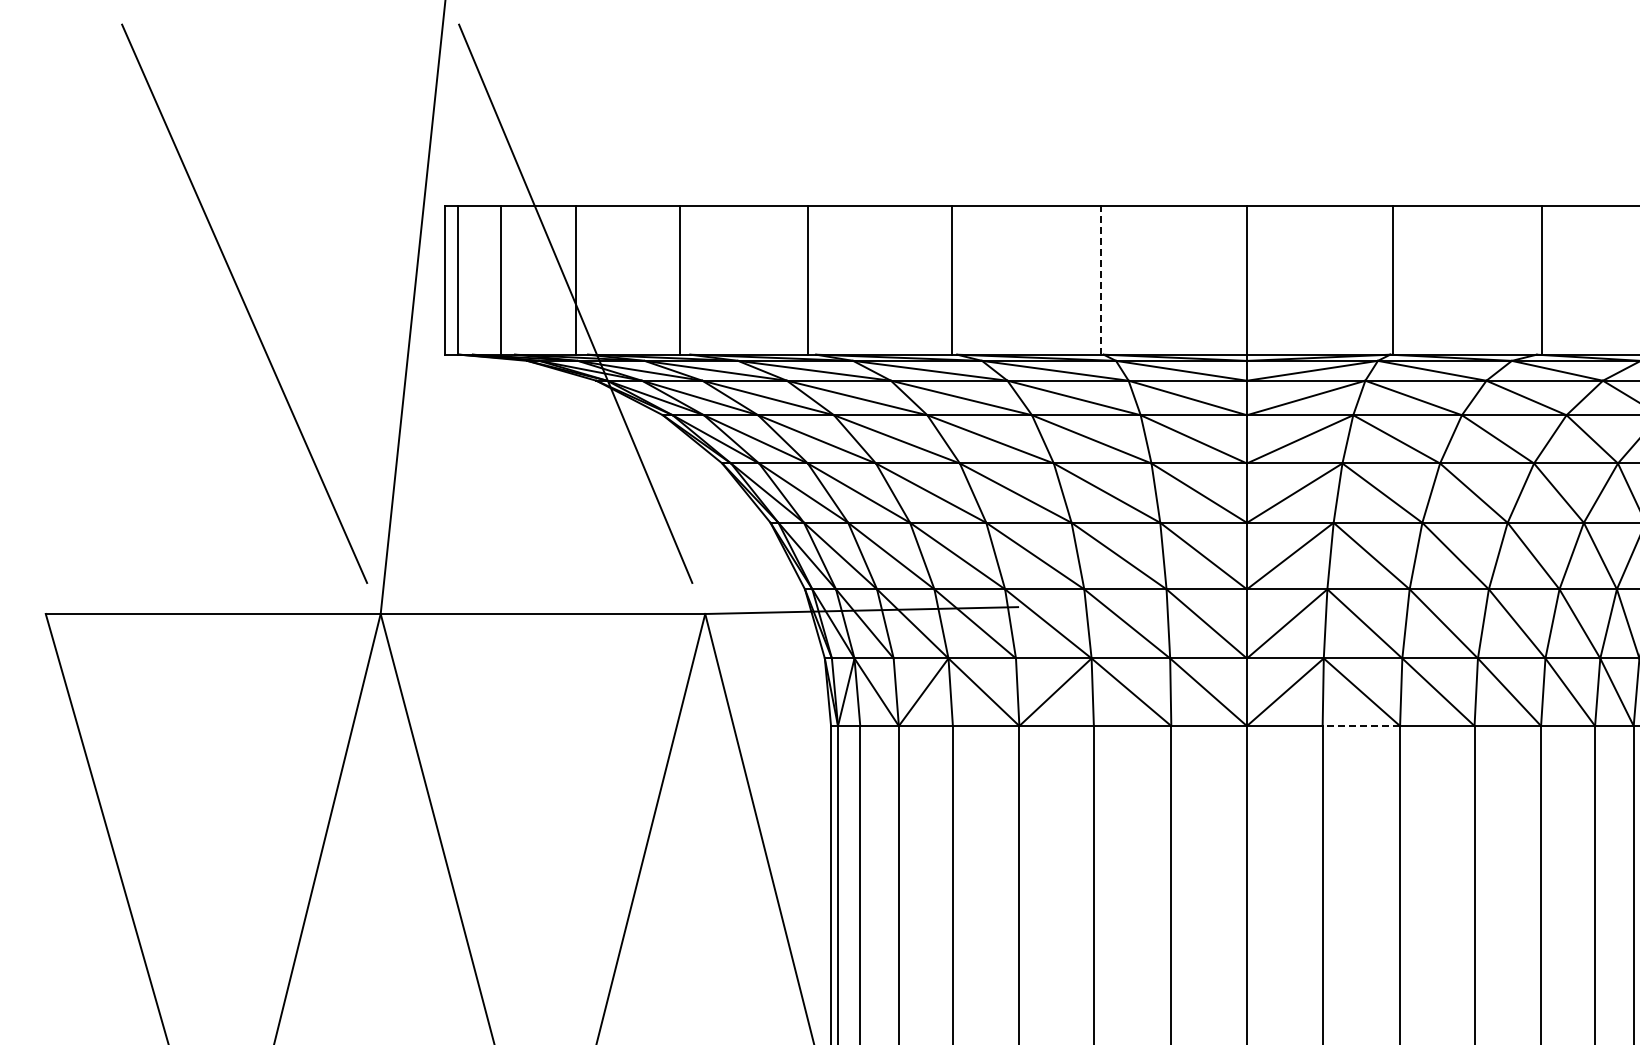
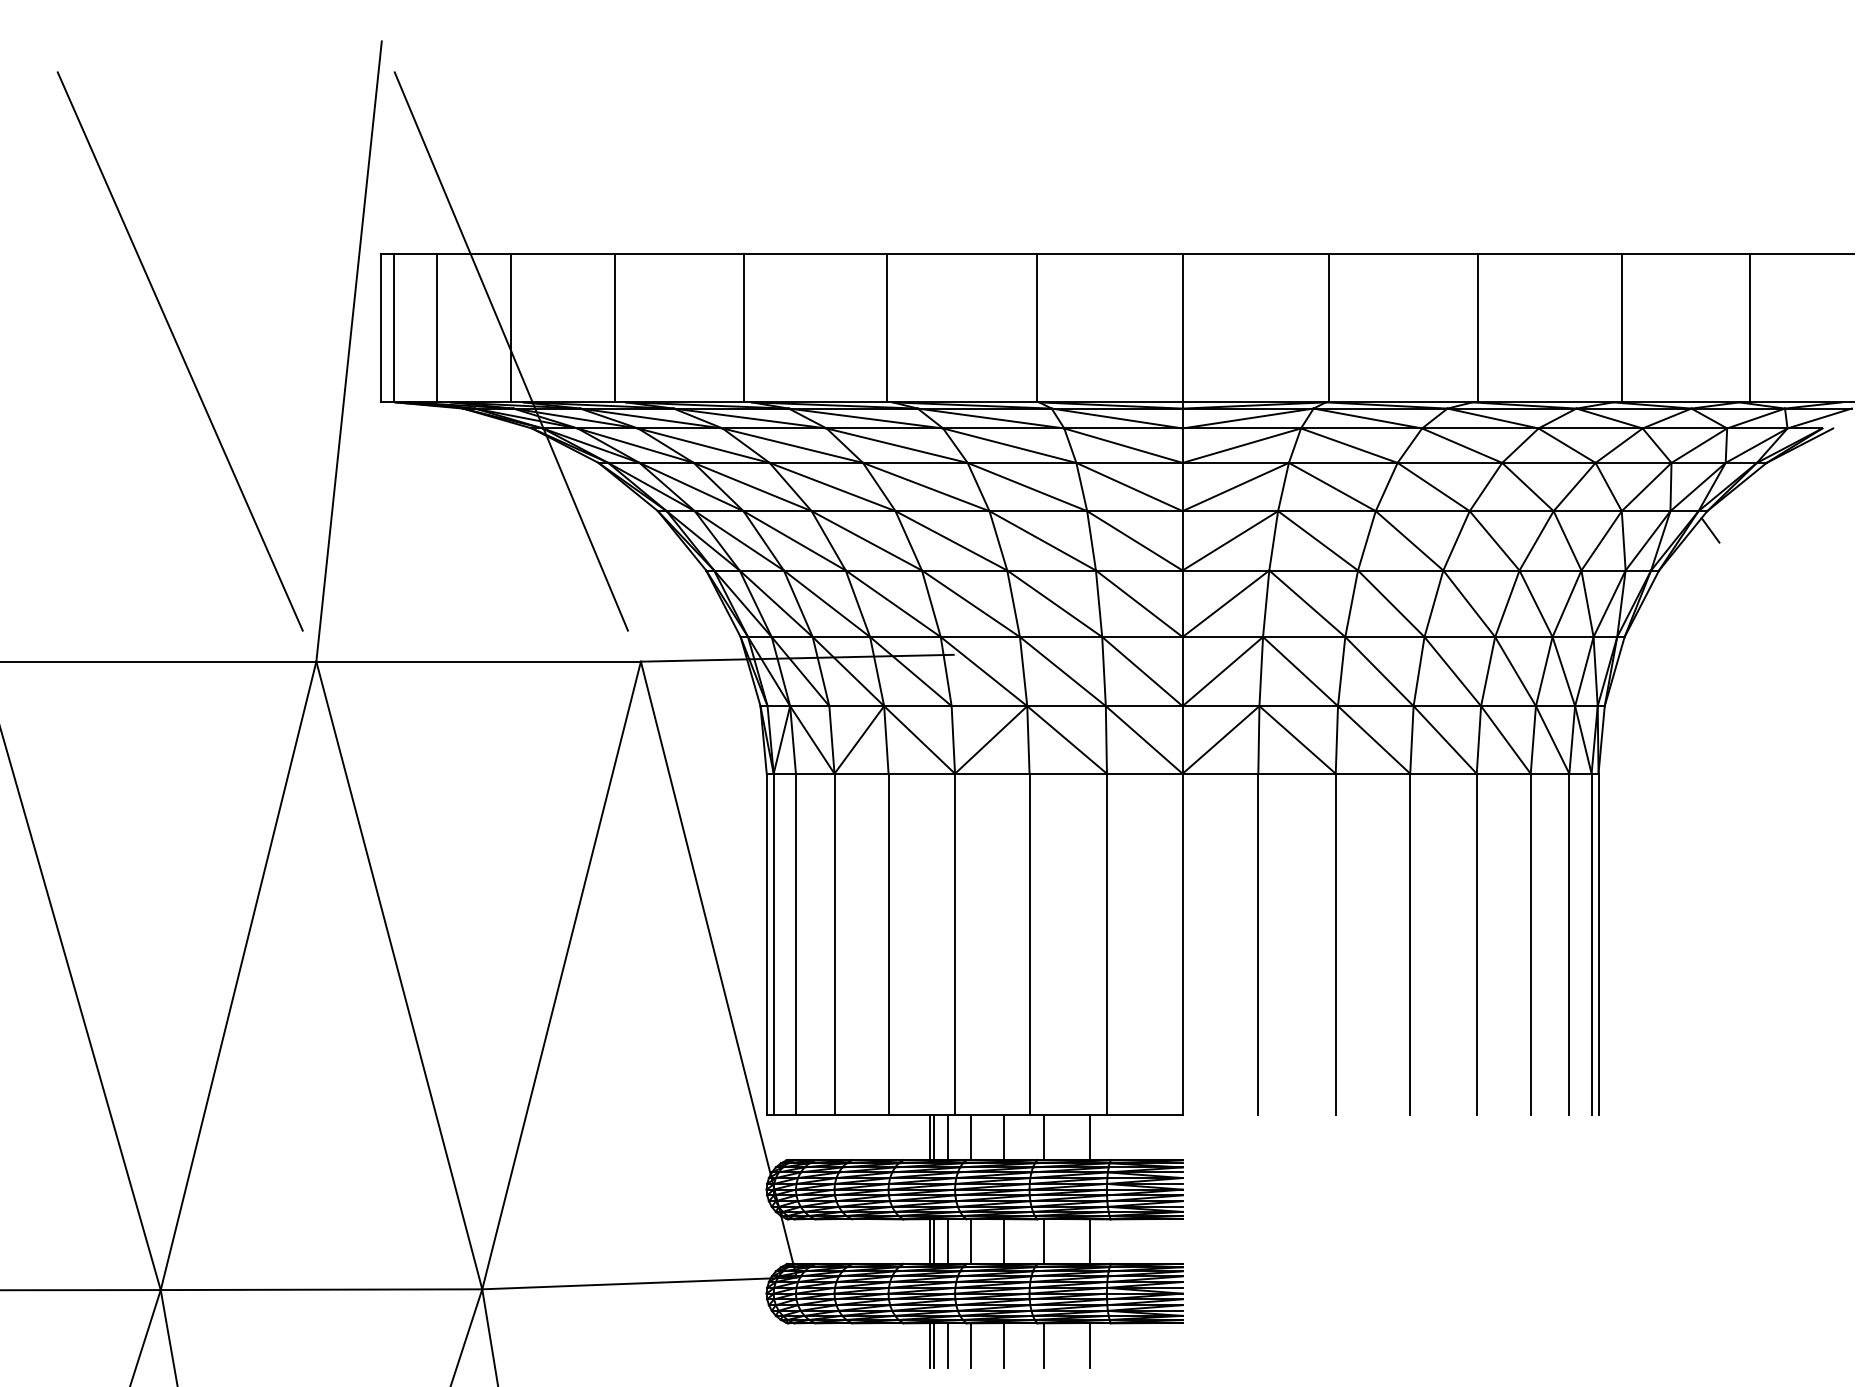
line: (1100, 279) -> (1036, 327), dashed -> solid
line: (1361, 725) -> (1297, 773), dashed -> solid

